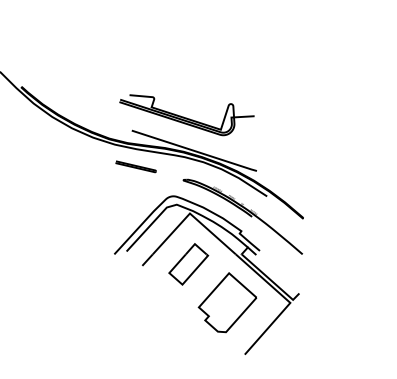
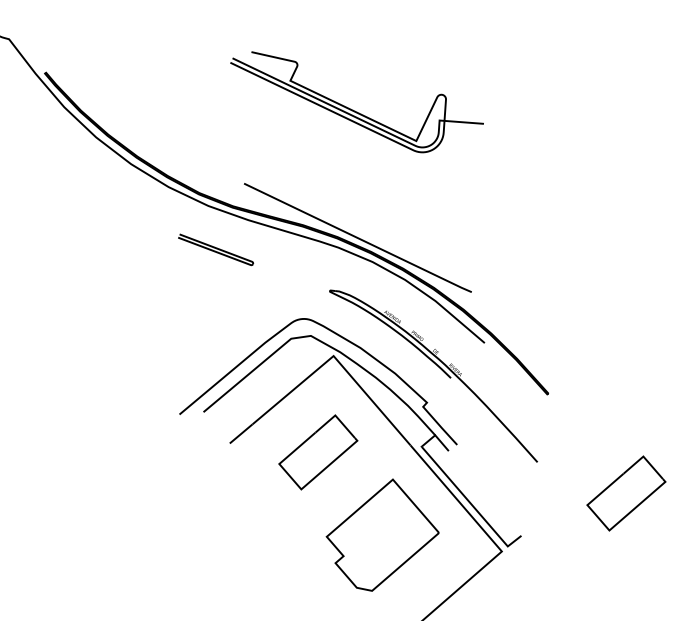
part: (186, 115) -> (354, 105), moved
line: (135, 166) -> (215, 249), moved
part: (350, 264) -> (625, 493), added

